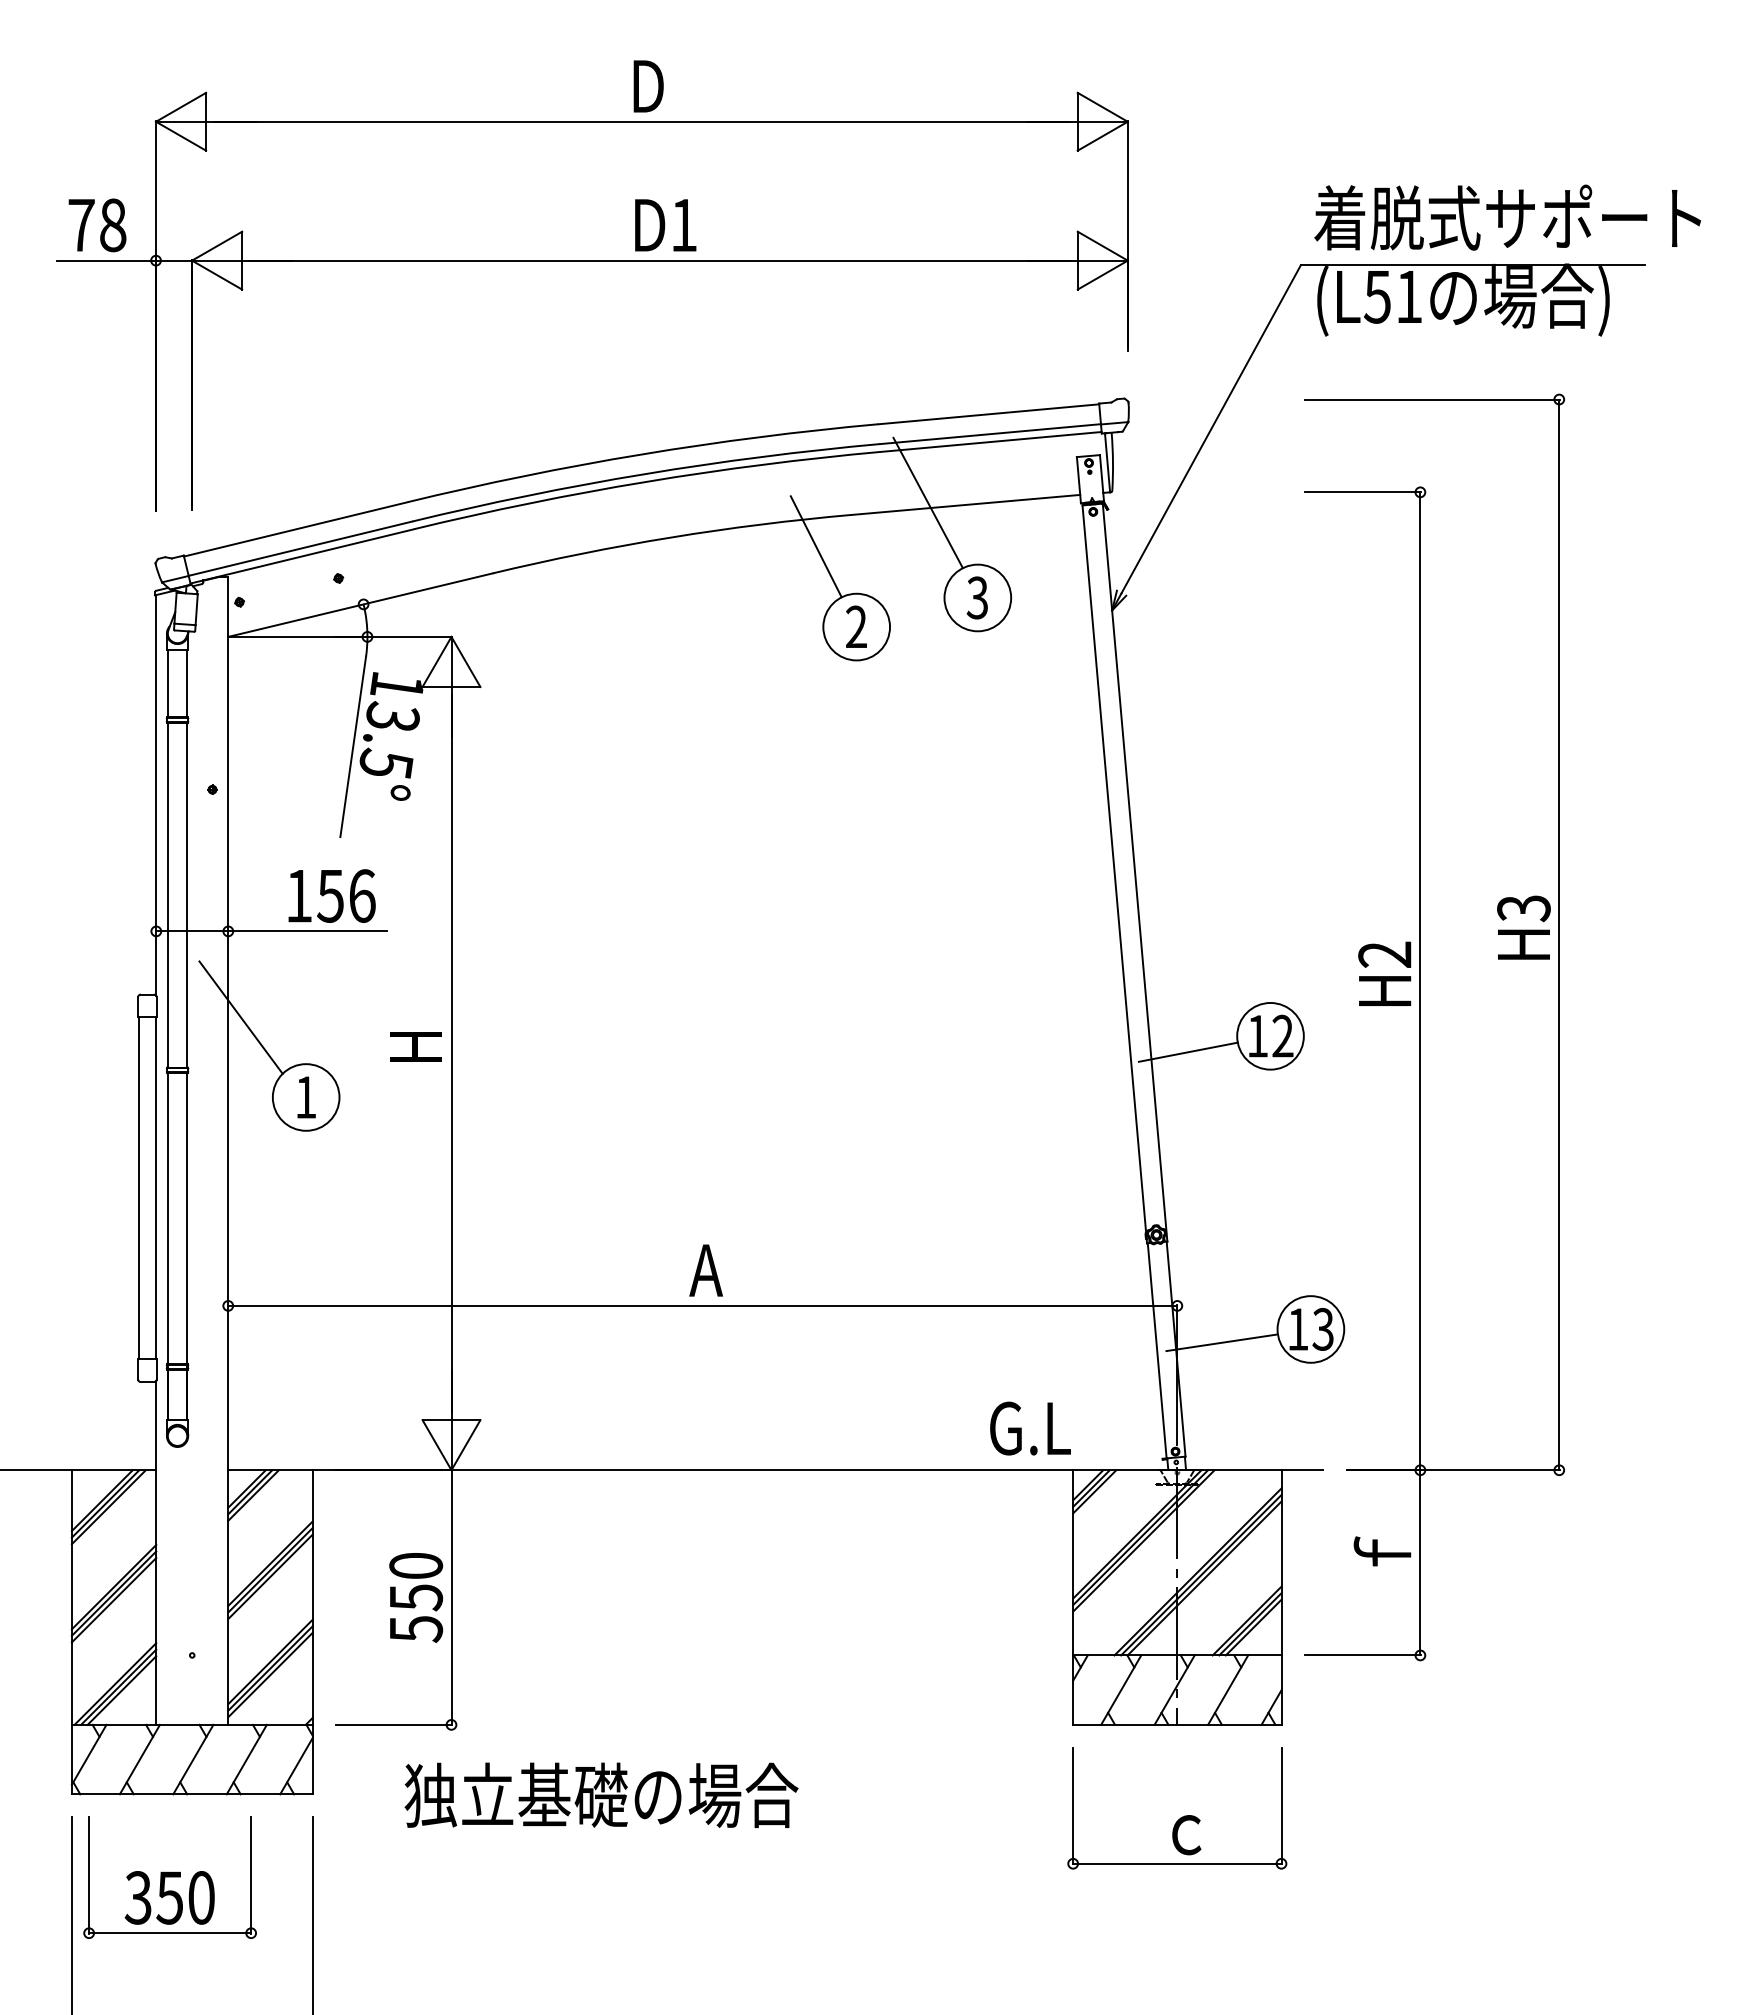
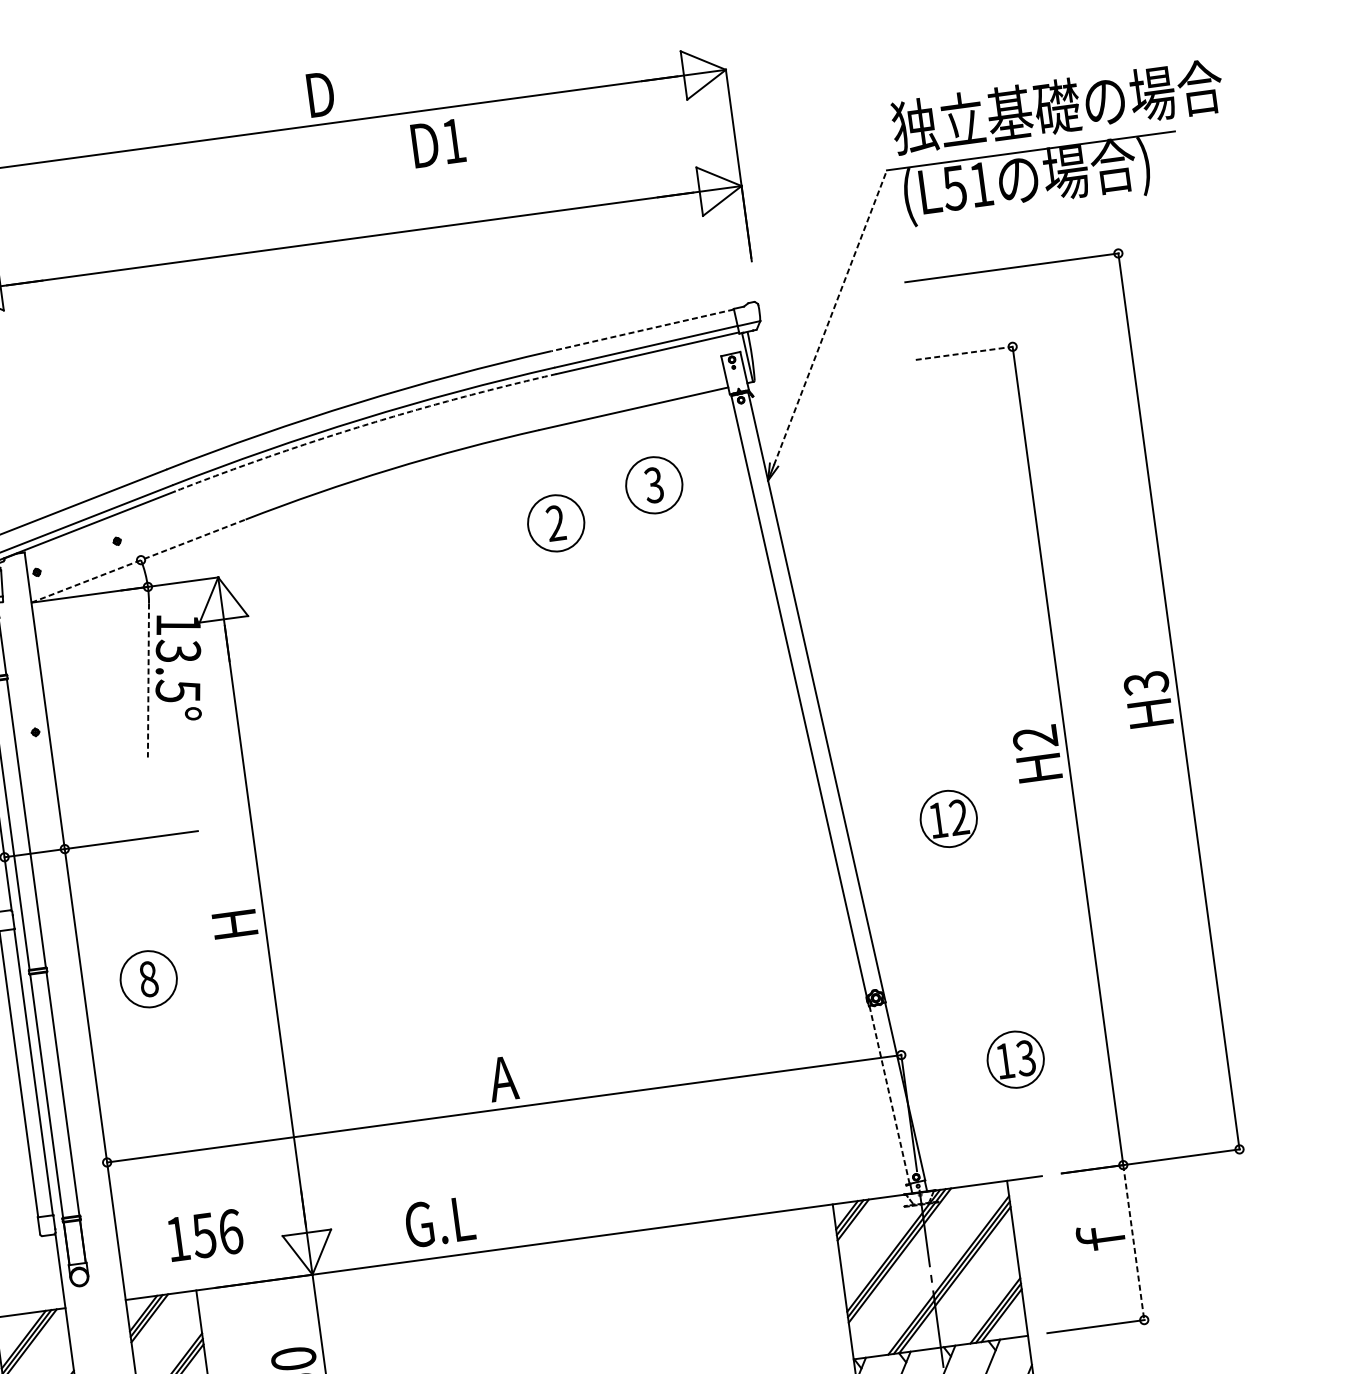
text: (1511, 217) -> (1057, 106), 着脱式サポート -> 独立基礎の場合
text: (665, 225) -> (438, 143), moved
line: (988, 414) -> (642, 330), solid -> dashed
line: (1211, 429) -> (830, 317), solid -> dashed
arc: (646, 481) -> (363, 425), solid -> dashed
line: (1363, 492) -> (965, 353), solid -> dashed
line: (927, 502) -> (601, 411), removed
line: (815, 546) -> (512, 460), removed
line: (360, 605) -> (138, 561), solid -> dashed
line: (353, 747) -> (148, 681), solid -> dashed
text: (331, 895) -> (204, 1234), moved
line: (240, 1017) -> (84, 919), removed
line: (1187, 1051) -> (881, 841), removed
text: (305, 1097) -> (148, 979), 1 -> 8
line: (1221, 1342) -> (942, 1080), removed
line: (1157, 1350) -> (889, 1094), solid -> dashed
text: (1030, 1428) -> (440, 1221), moved
line: (1420, 1562) -> (1133, 1242), solid -> dashed

